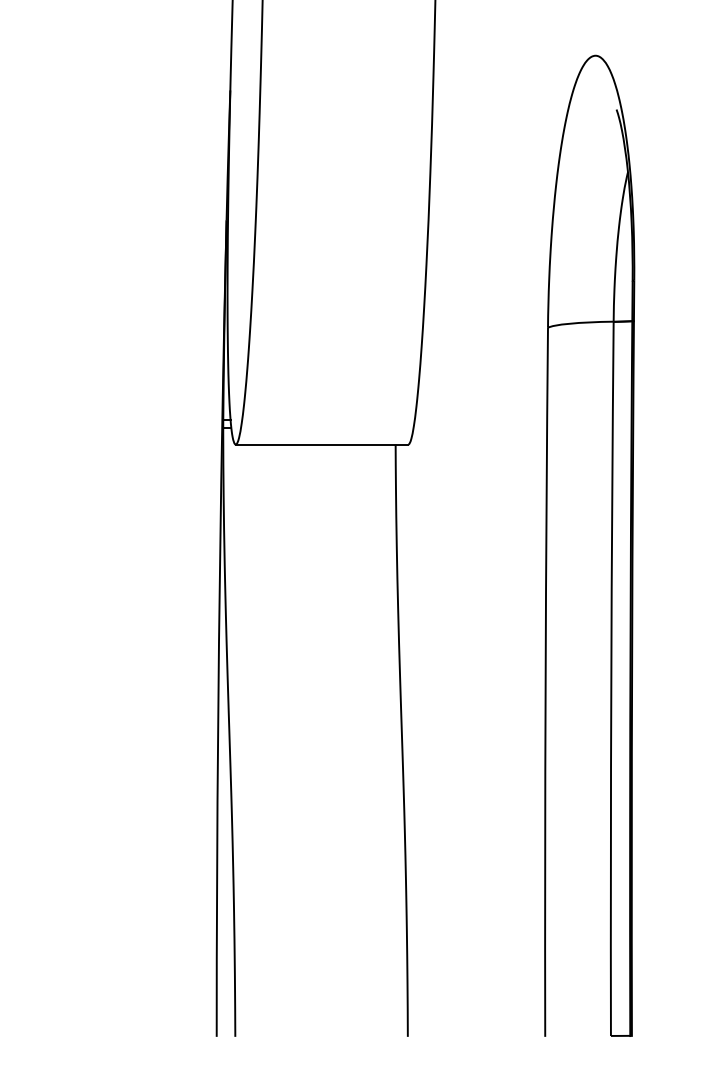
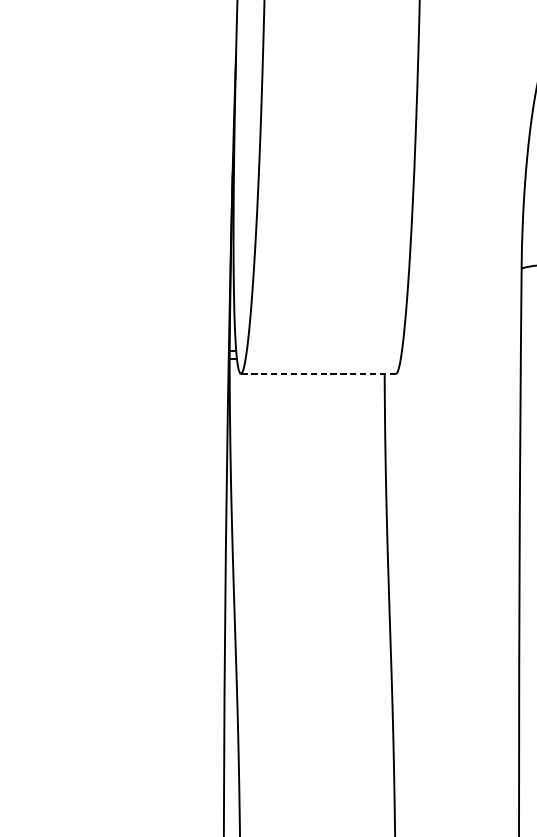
line: (321, 444) -> (318, 373), solid -> dashed

